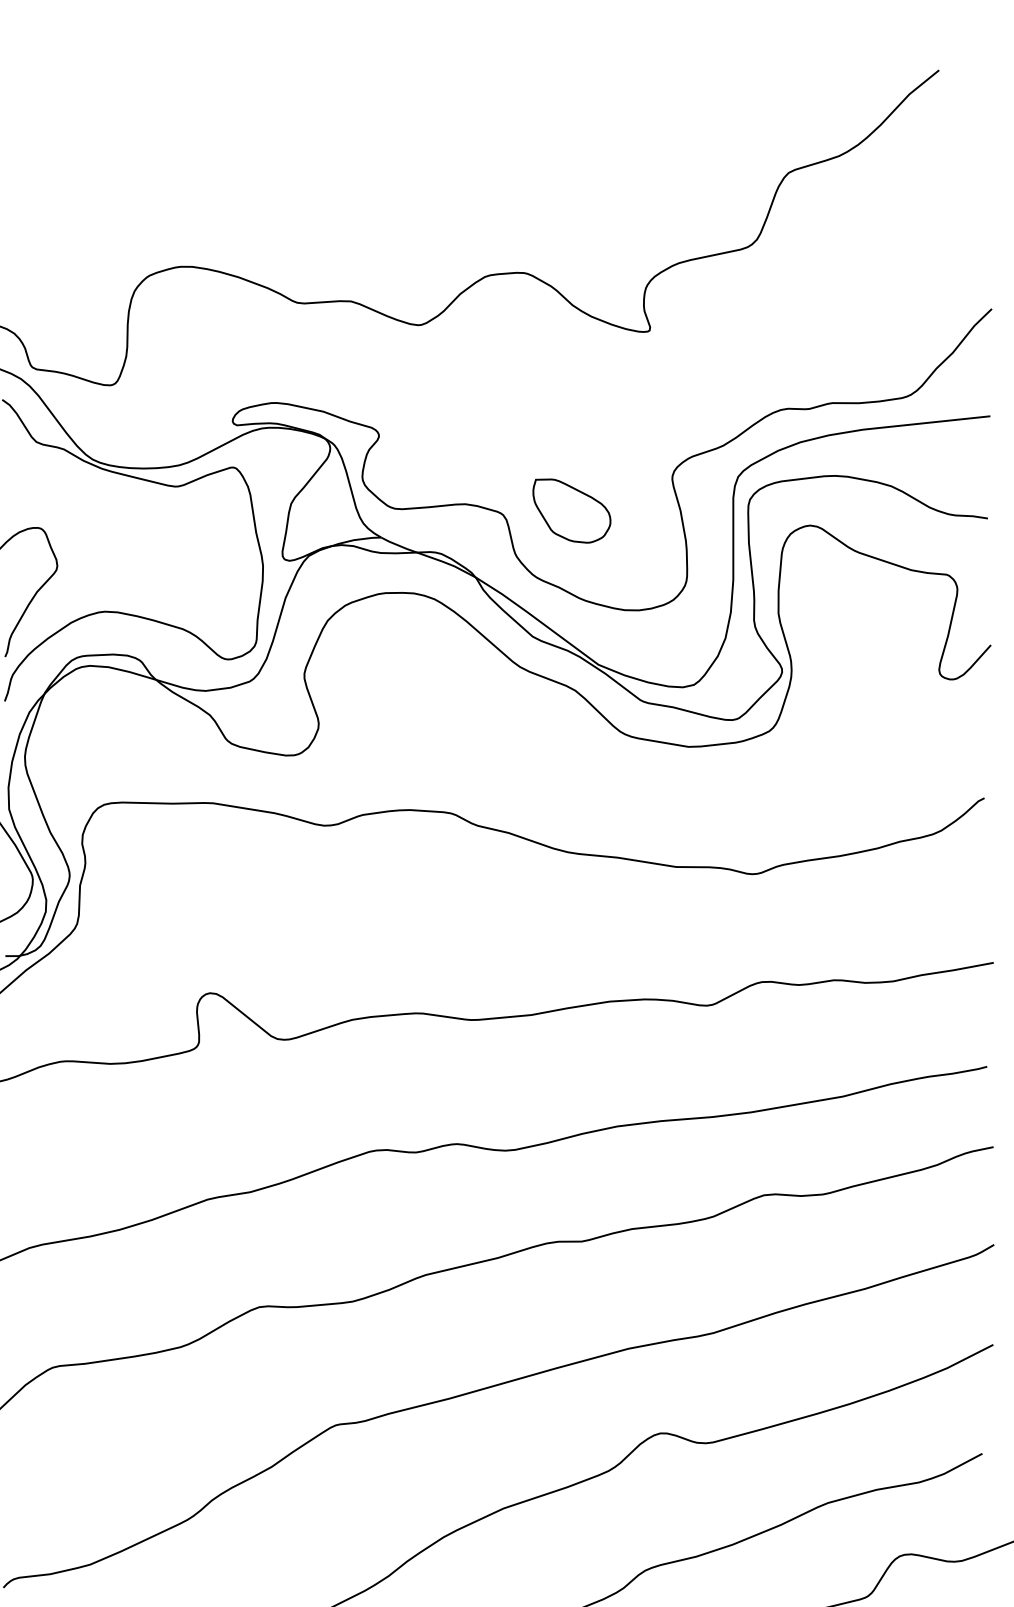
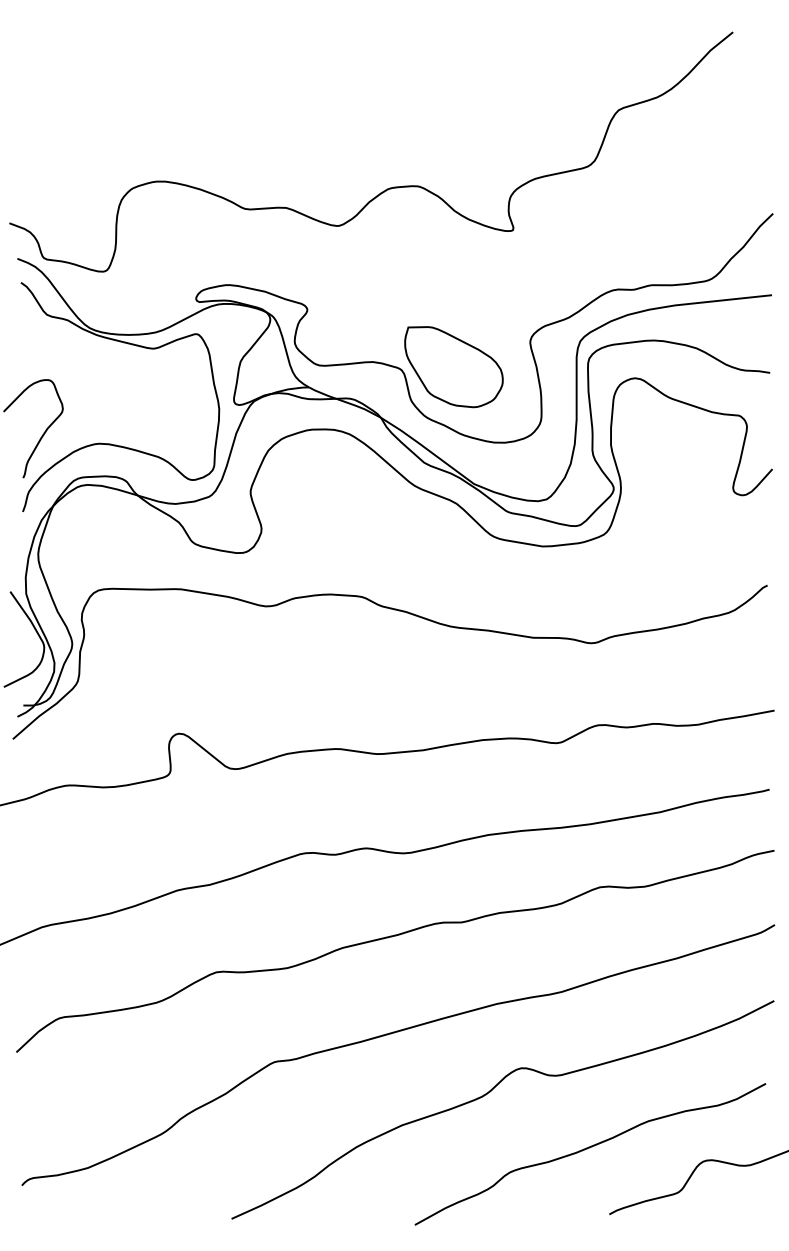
part: (571, 511) -> (453, 367), size x1.67

